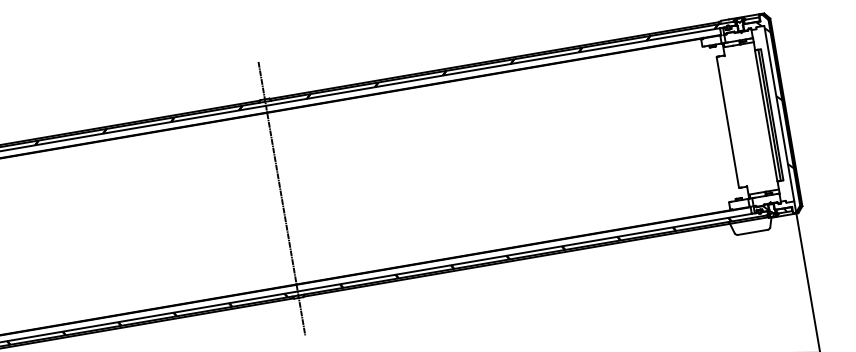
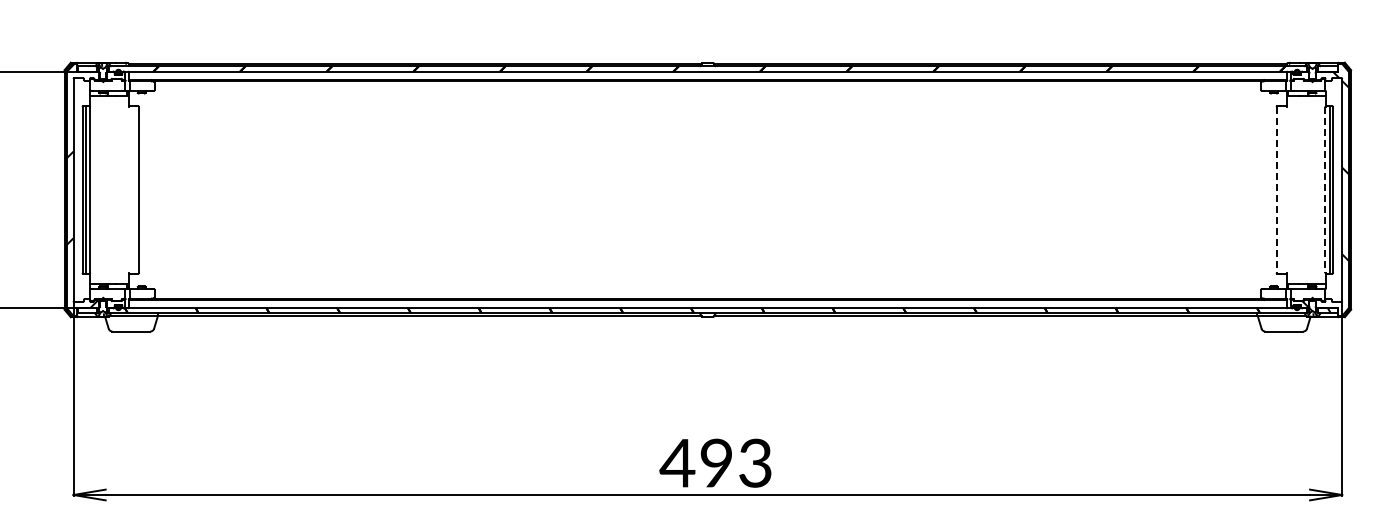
line: (766, 115) -> (1325, 189), solid -> dashed
line: (727, 122) -> (1276, 189), solid -> dashed
line: (281, 198) -> (707, 189), removed

